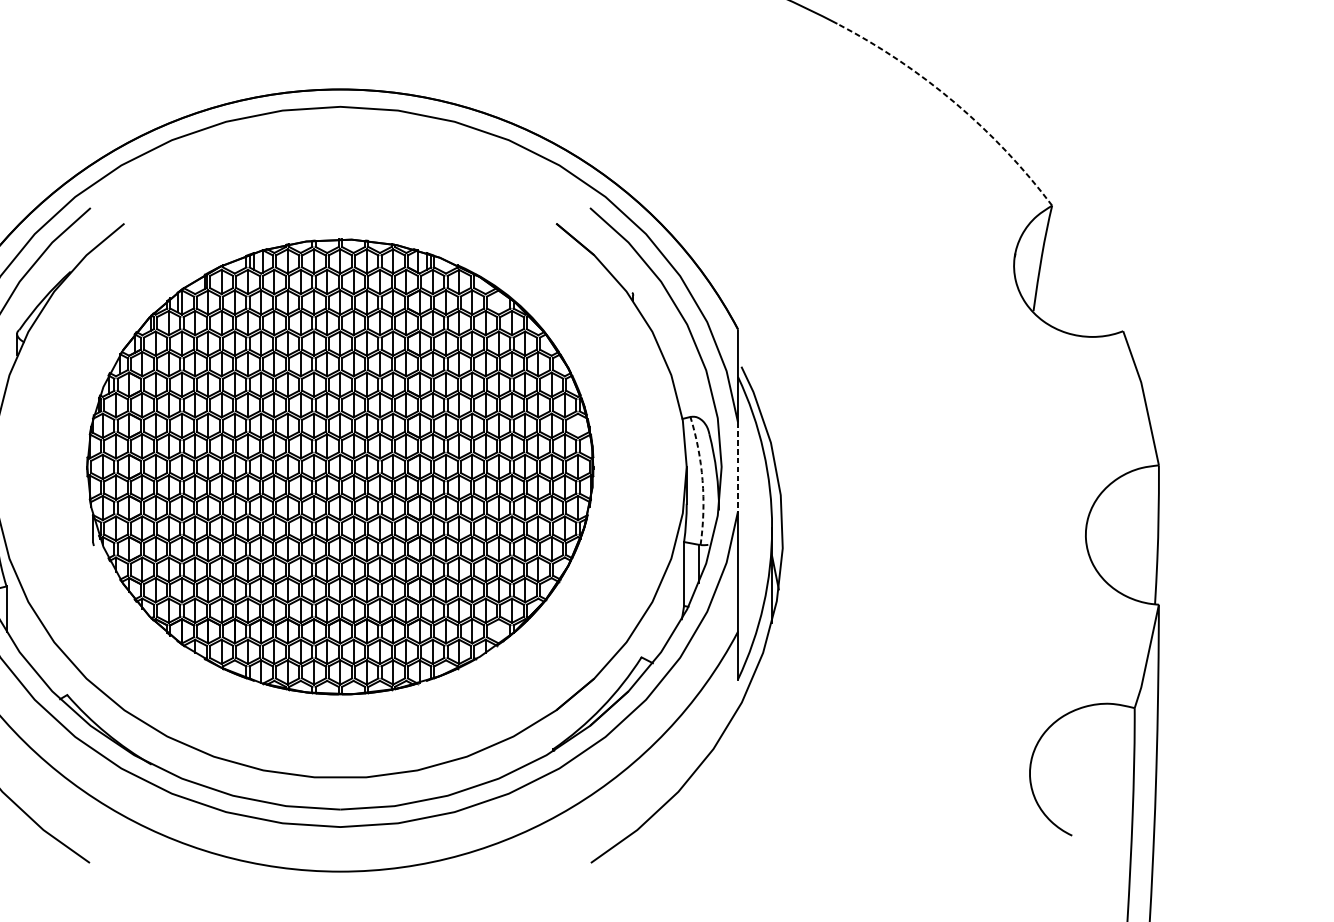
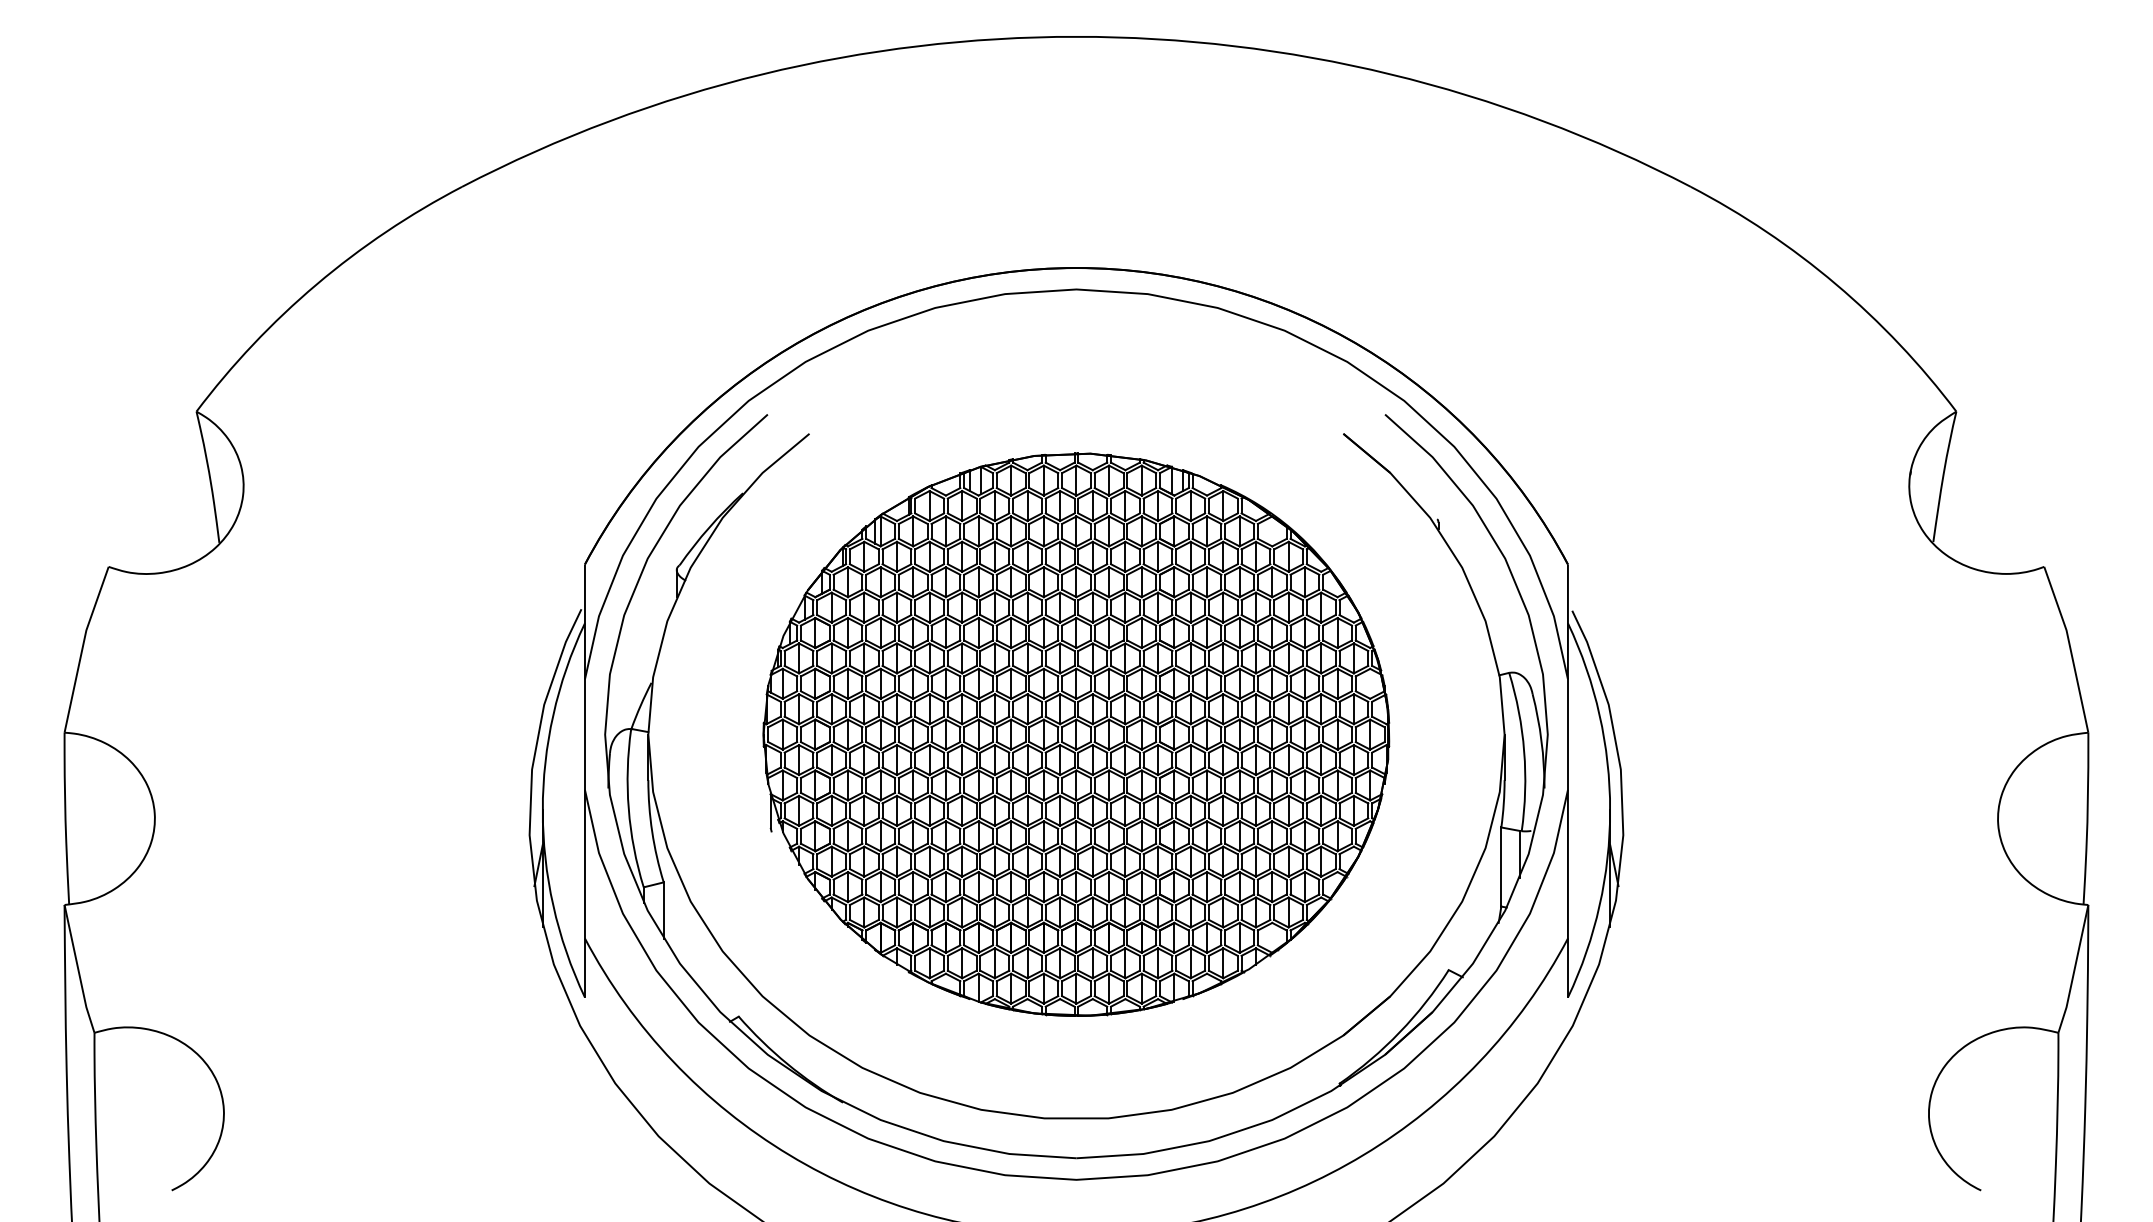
arc: (955, 102) -> (1836, 284), dashed -> solid
line: (737, 467) -> (1567, 735), dashed -> solid
arc: (702, 480) -> (1524, 751), dashed -> solid

